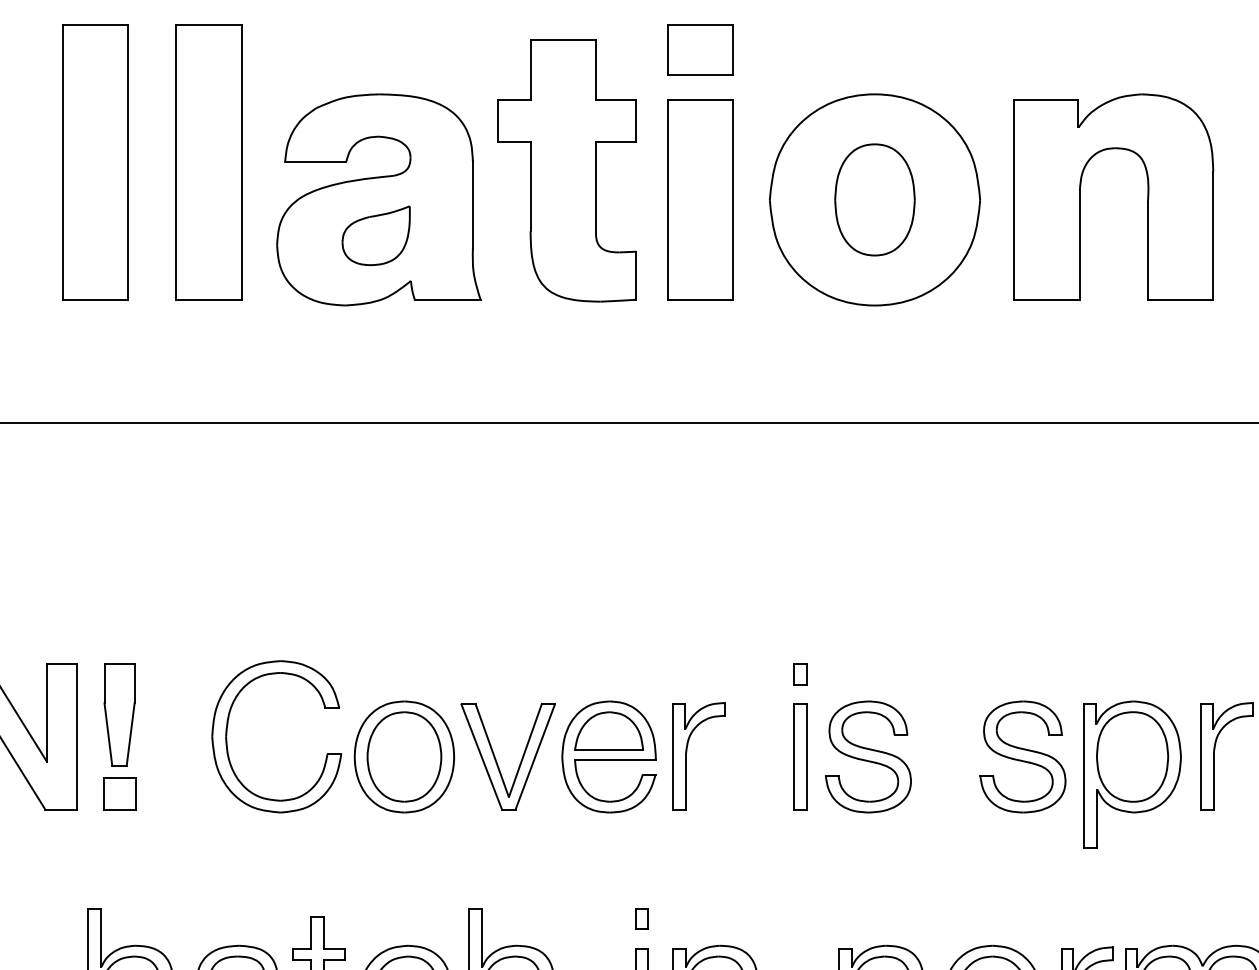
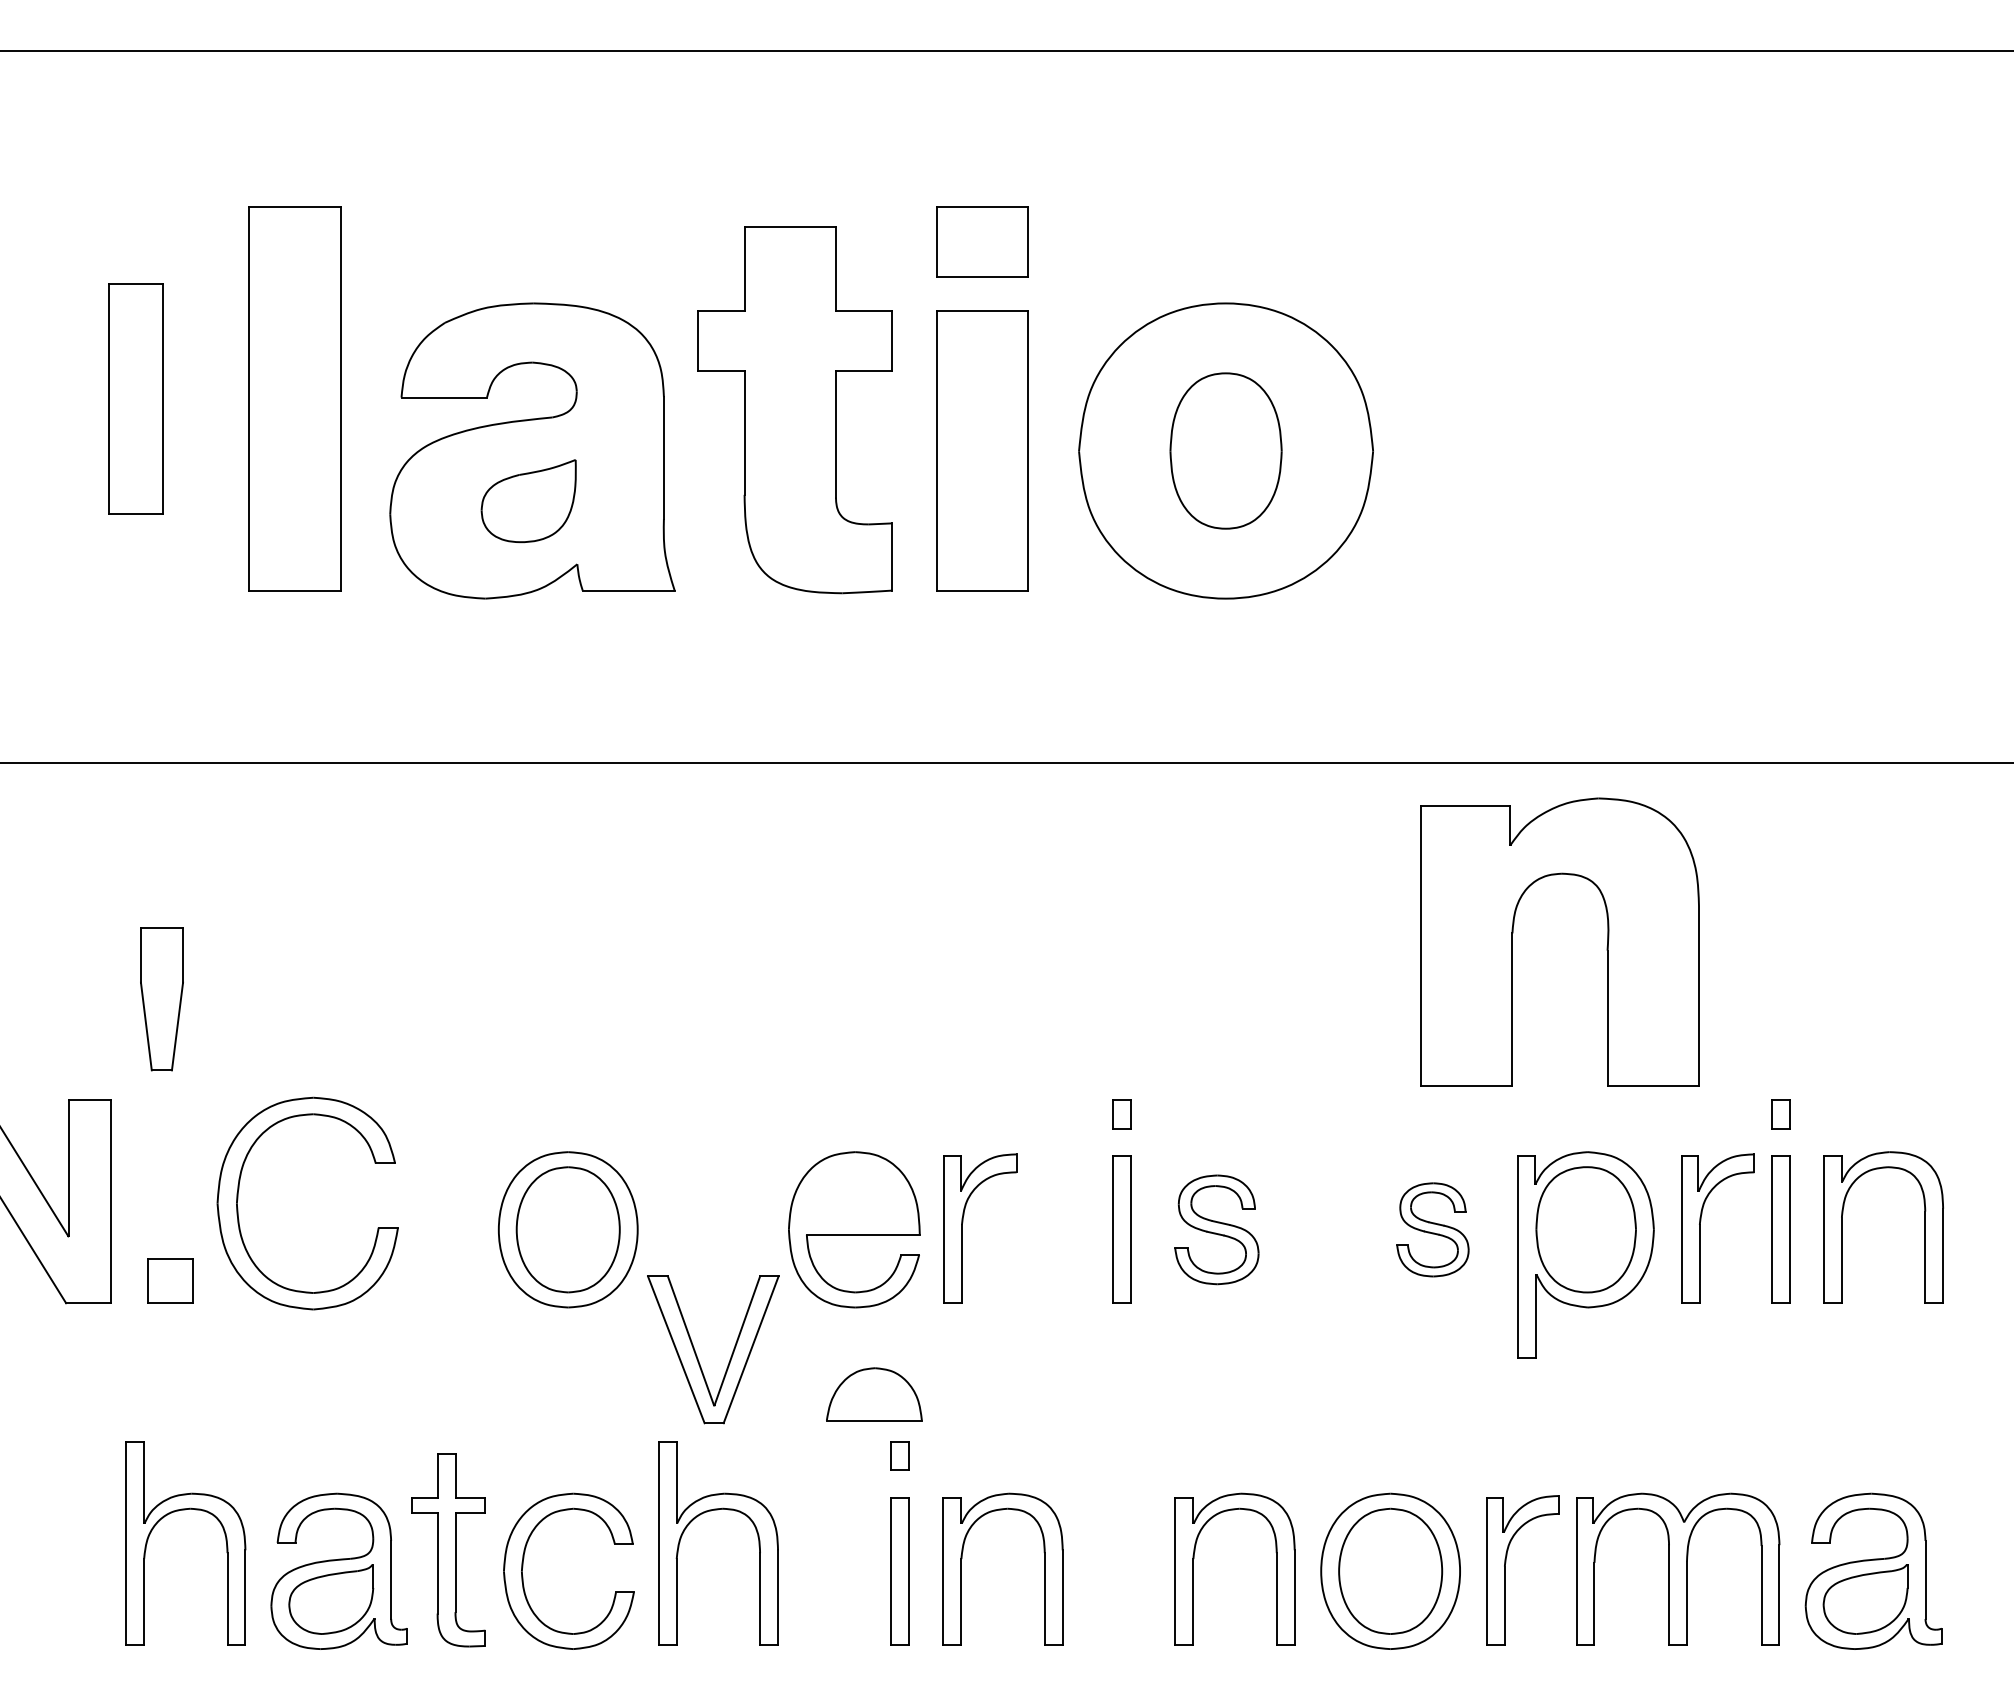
part: (94, 162) -> (135, 398), size x0.6
part: (1080, 190) -> (1513, 933), moved
part: (119, 715) -> (161, 999), moved
part: (609, 731) -> (874, 1394), moved
part: (227, 733) -> (238, 1199), moved
part: (868, 756) -> (1216, 1229), size x0.7
part: (1022, 756) -> (1432, 1229), size x0.6
part: (496, 761) -> (697, 1355), moved

